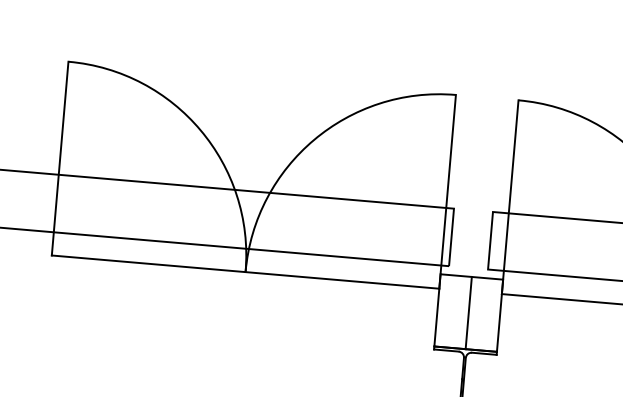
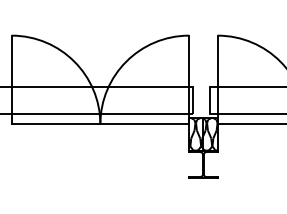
hatch: (469, 311) -> (203, 133), added

